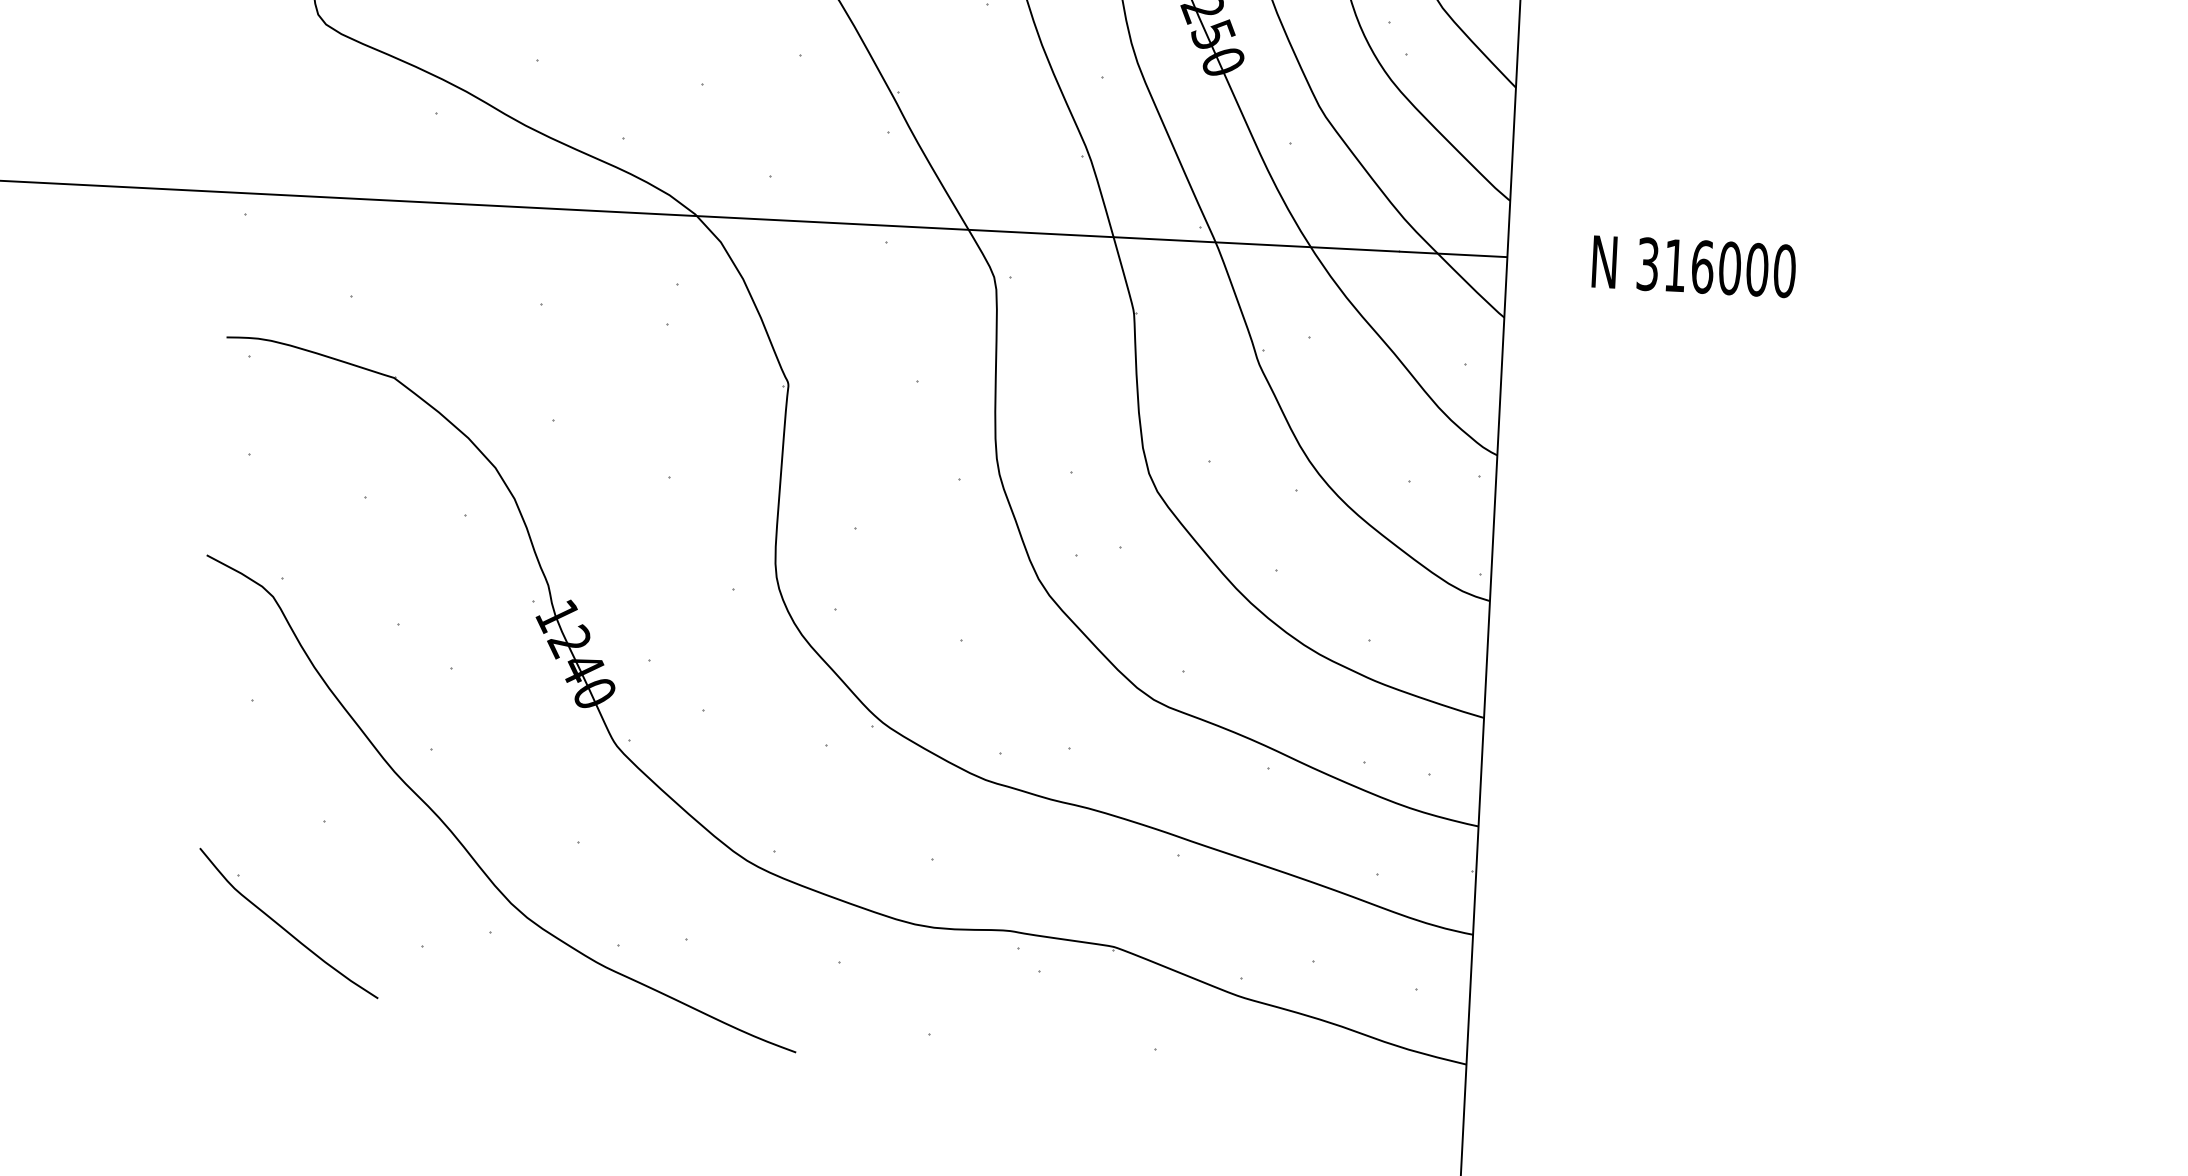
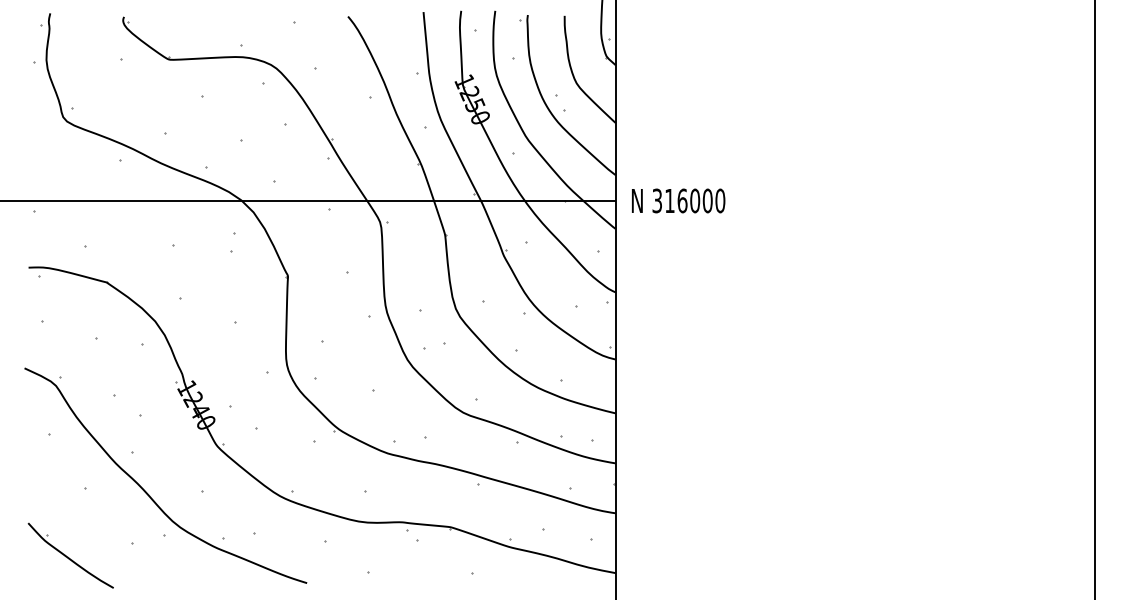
text: (1693, 265) -> (678, 200), moved
part: (288, 923) -> (70, 555), moved

